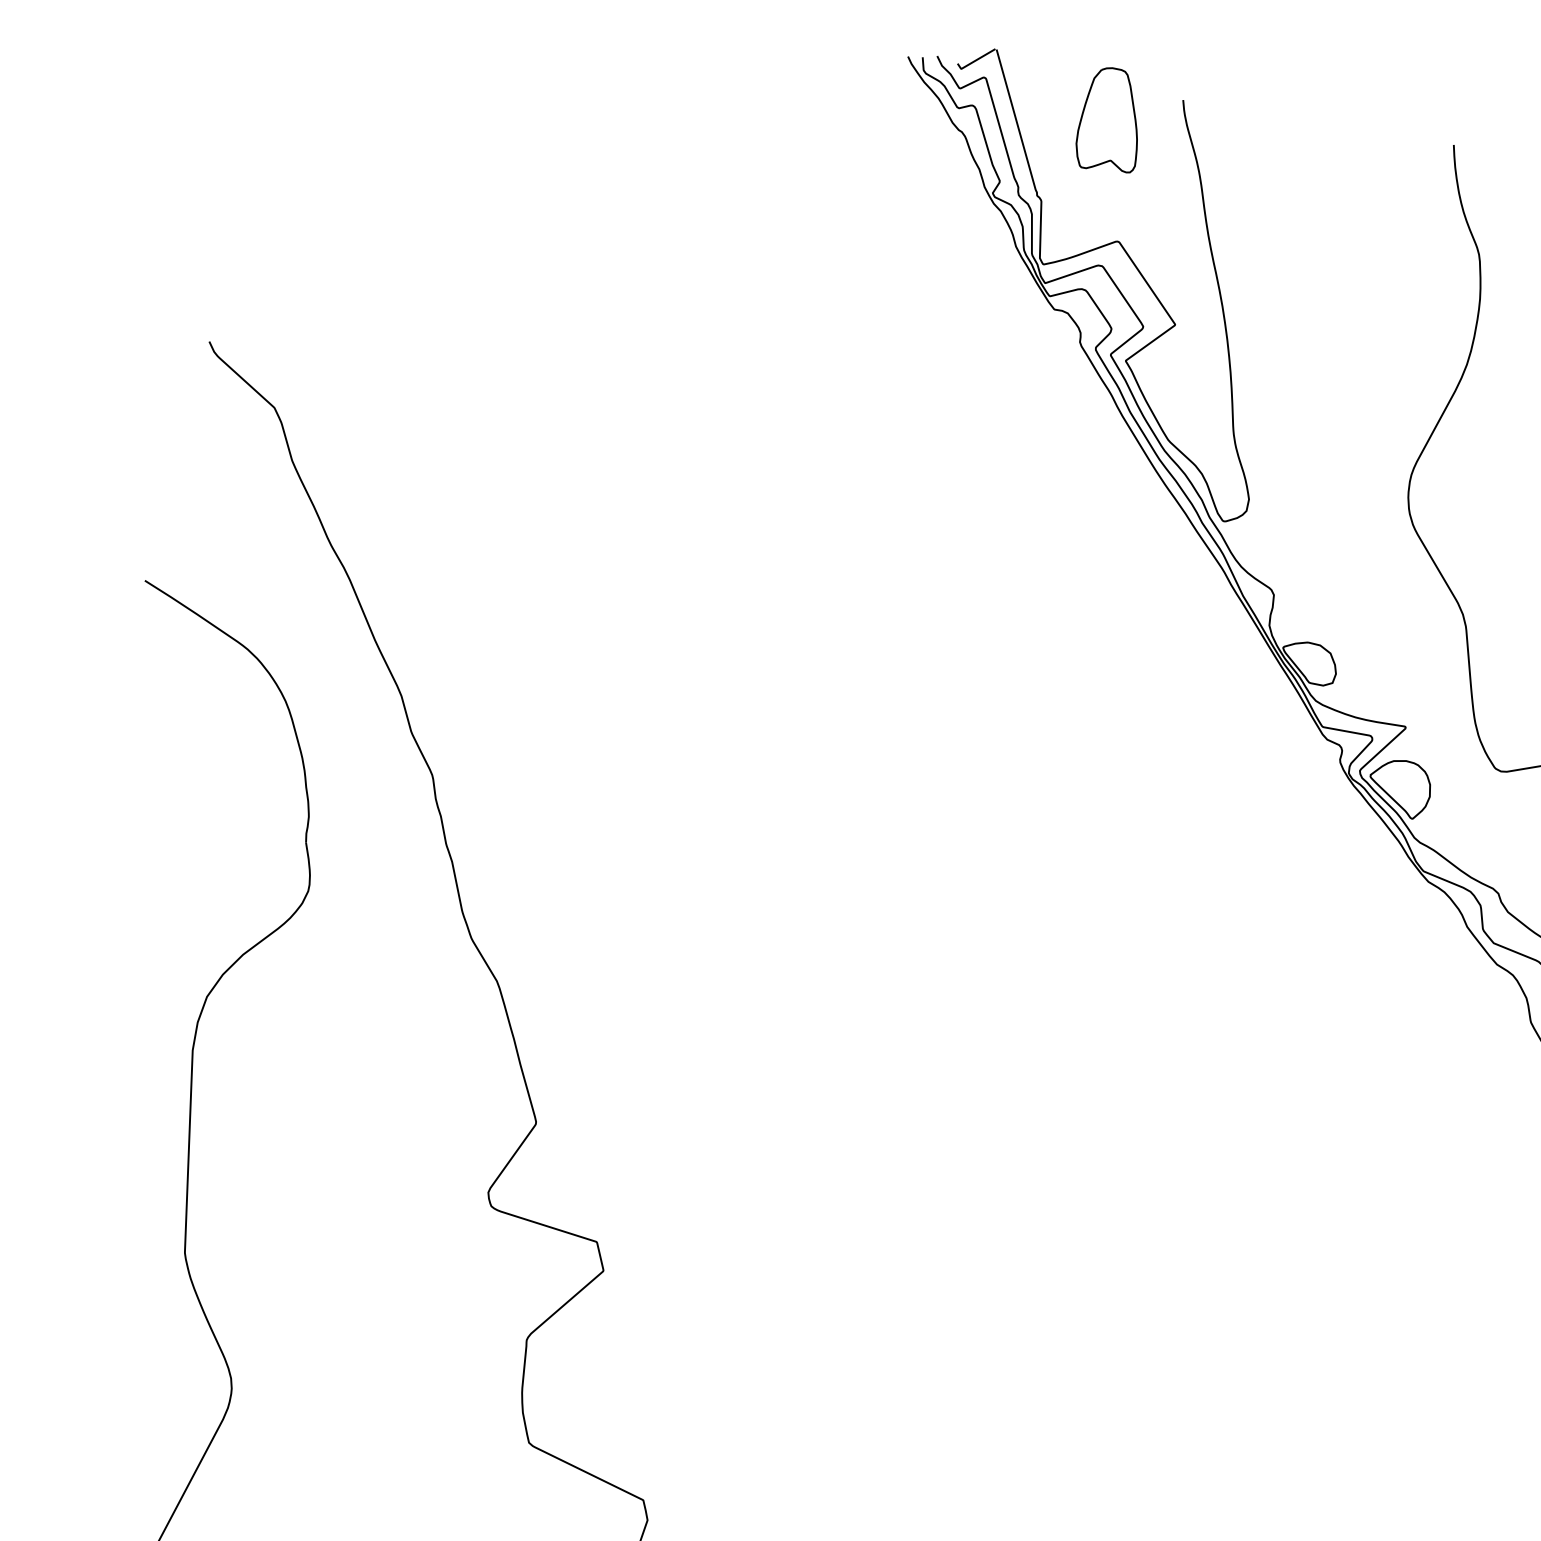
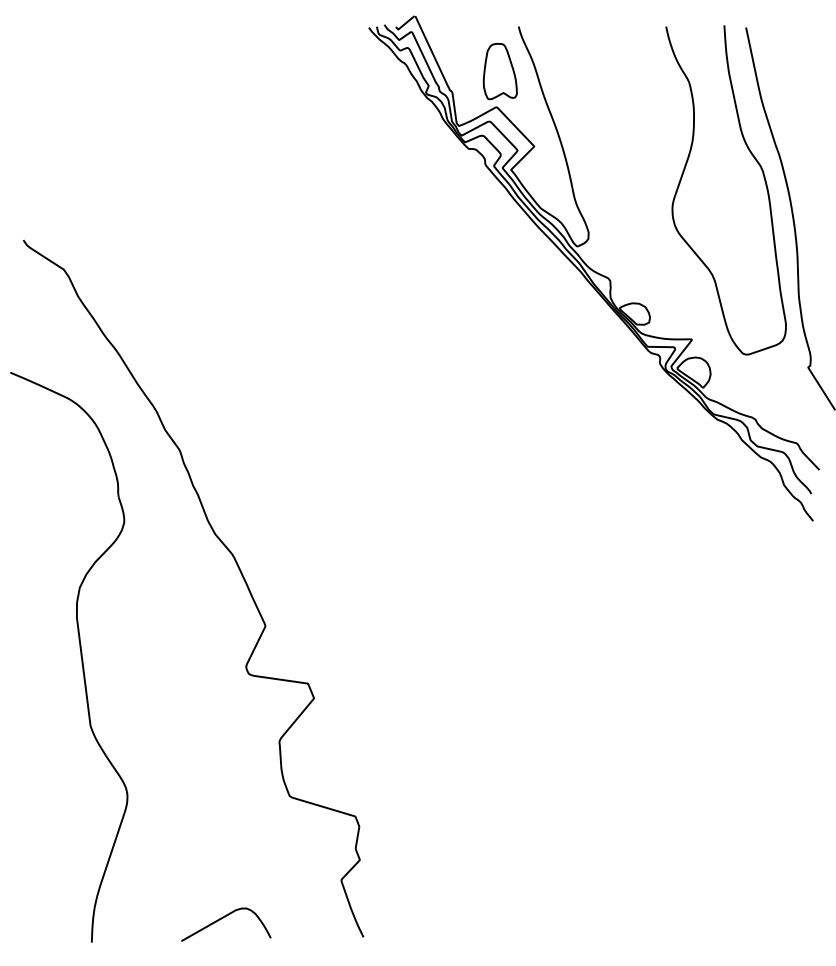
part: (1109, 119) -> (499, 71), moved

